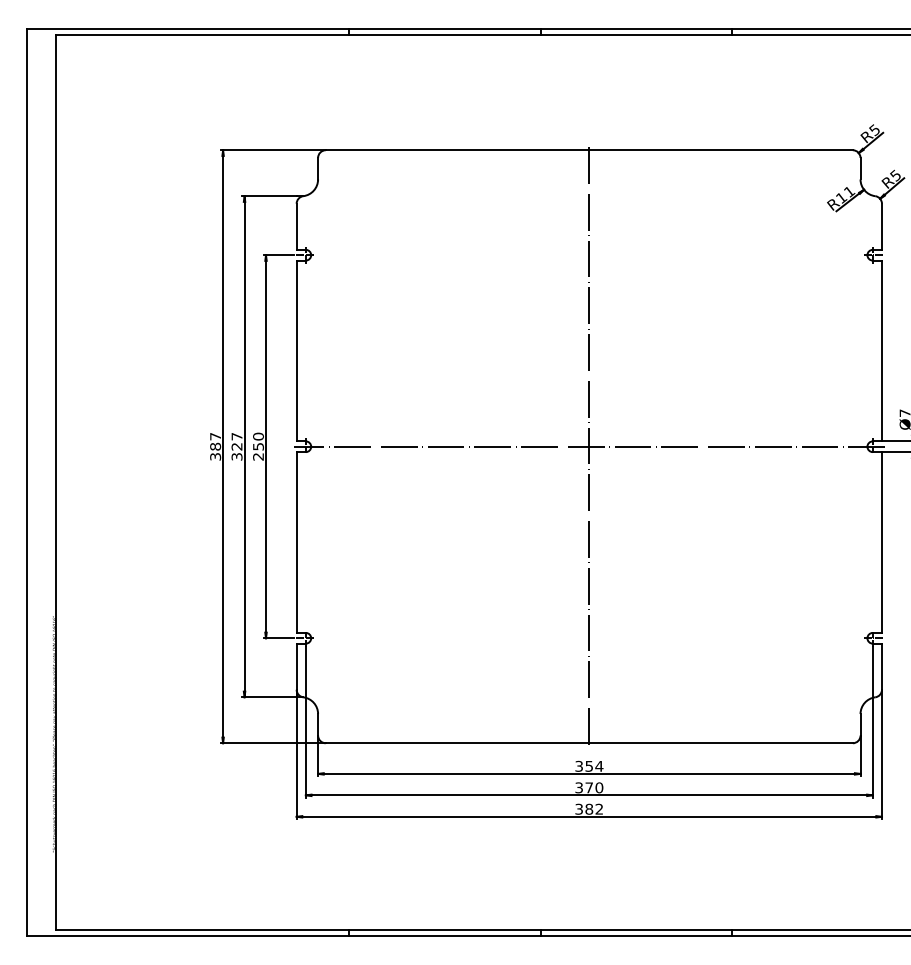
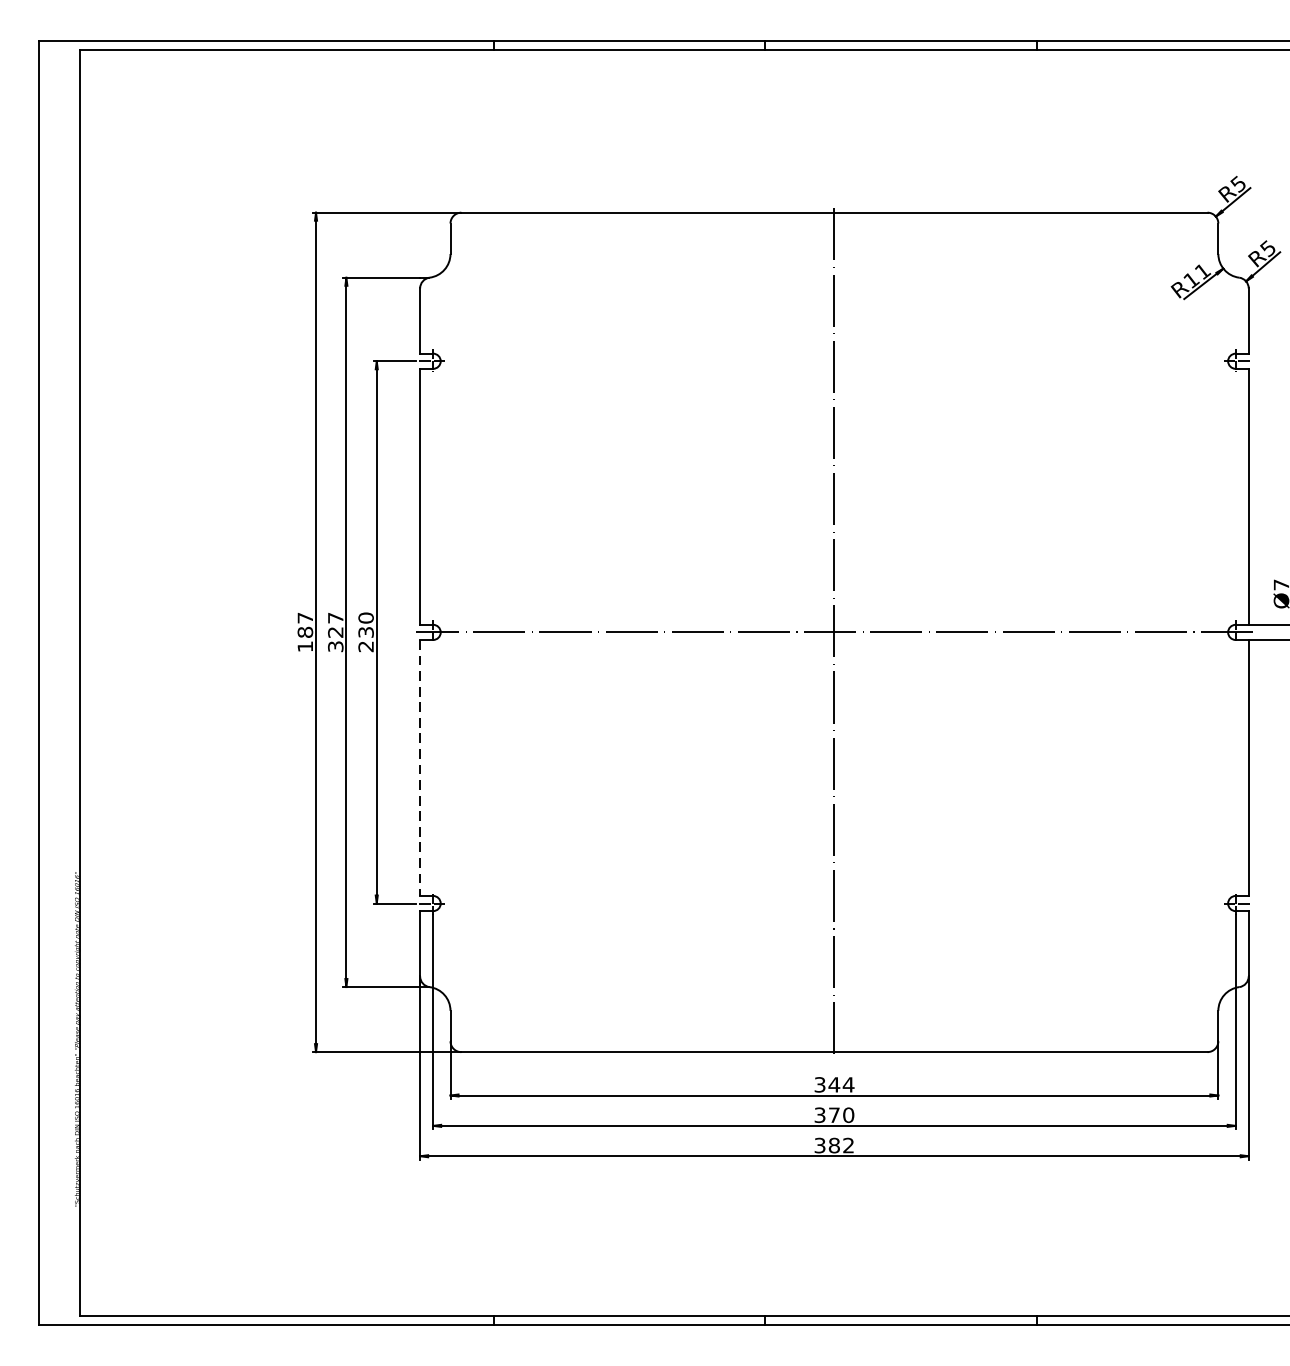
text: (258, 446) -> (366, 632), 250 -> 230
text: (215, 456) -> (305, 646), 387 -> 187
line: (296, 543) -> (419, 769), solid -> dashed
text: (589, 766) -> (834, 1085), 354 -> 344

